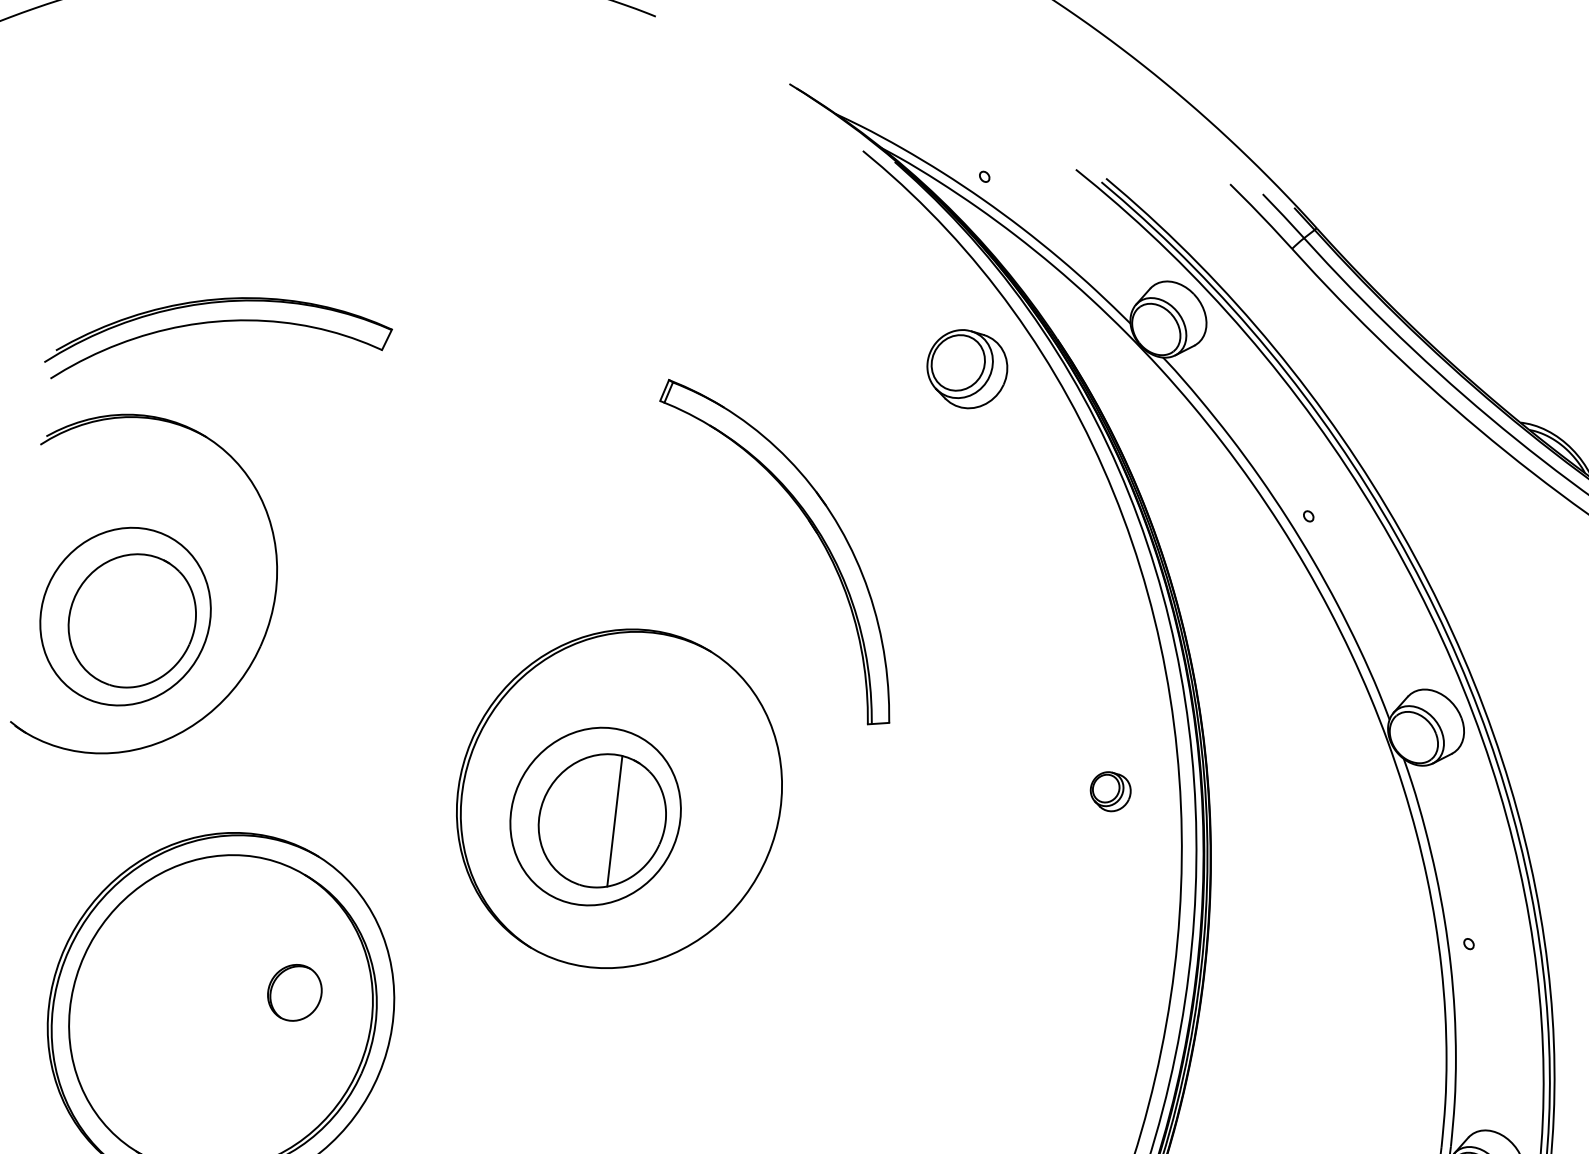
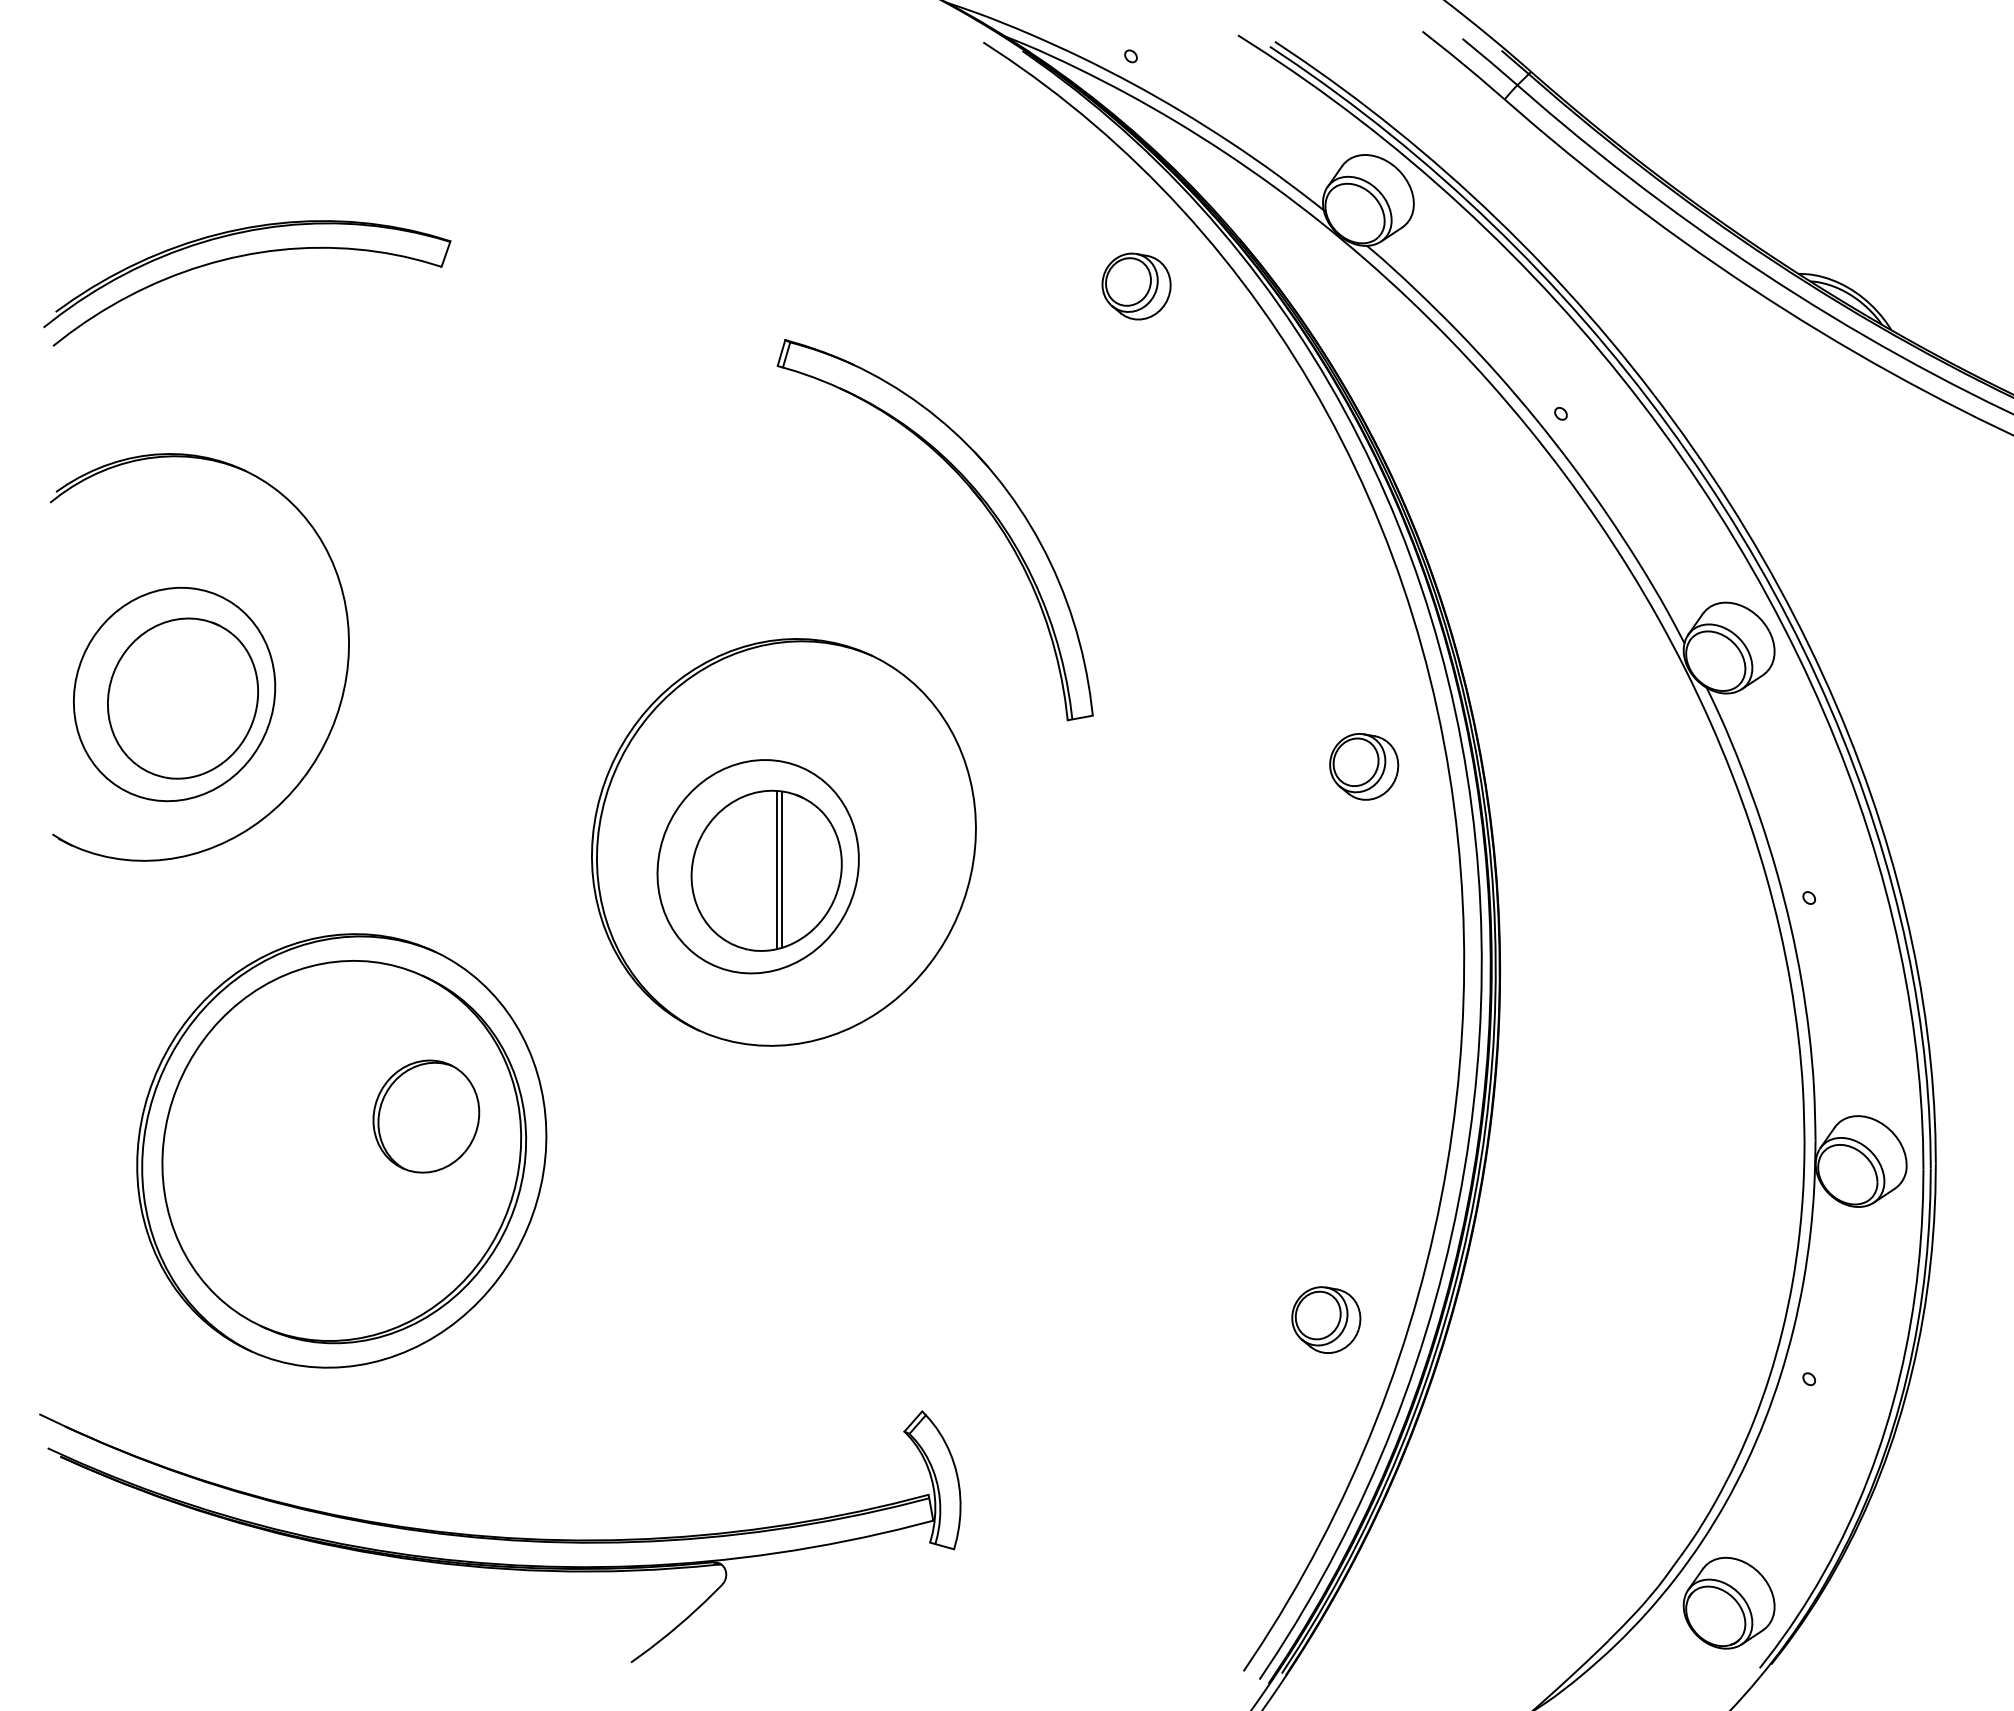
part: (215, 322) -> (240, 257), moved
part: (967, 369) -> (1136, 286), size x0.71
part: (1110, 791) -> (1364, 766), size x1.43
line: (610, 821) -> (776, 870), added
part: (294, 992) -> (426, 1116), size x1.67

